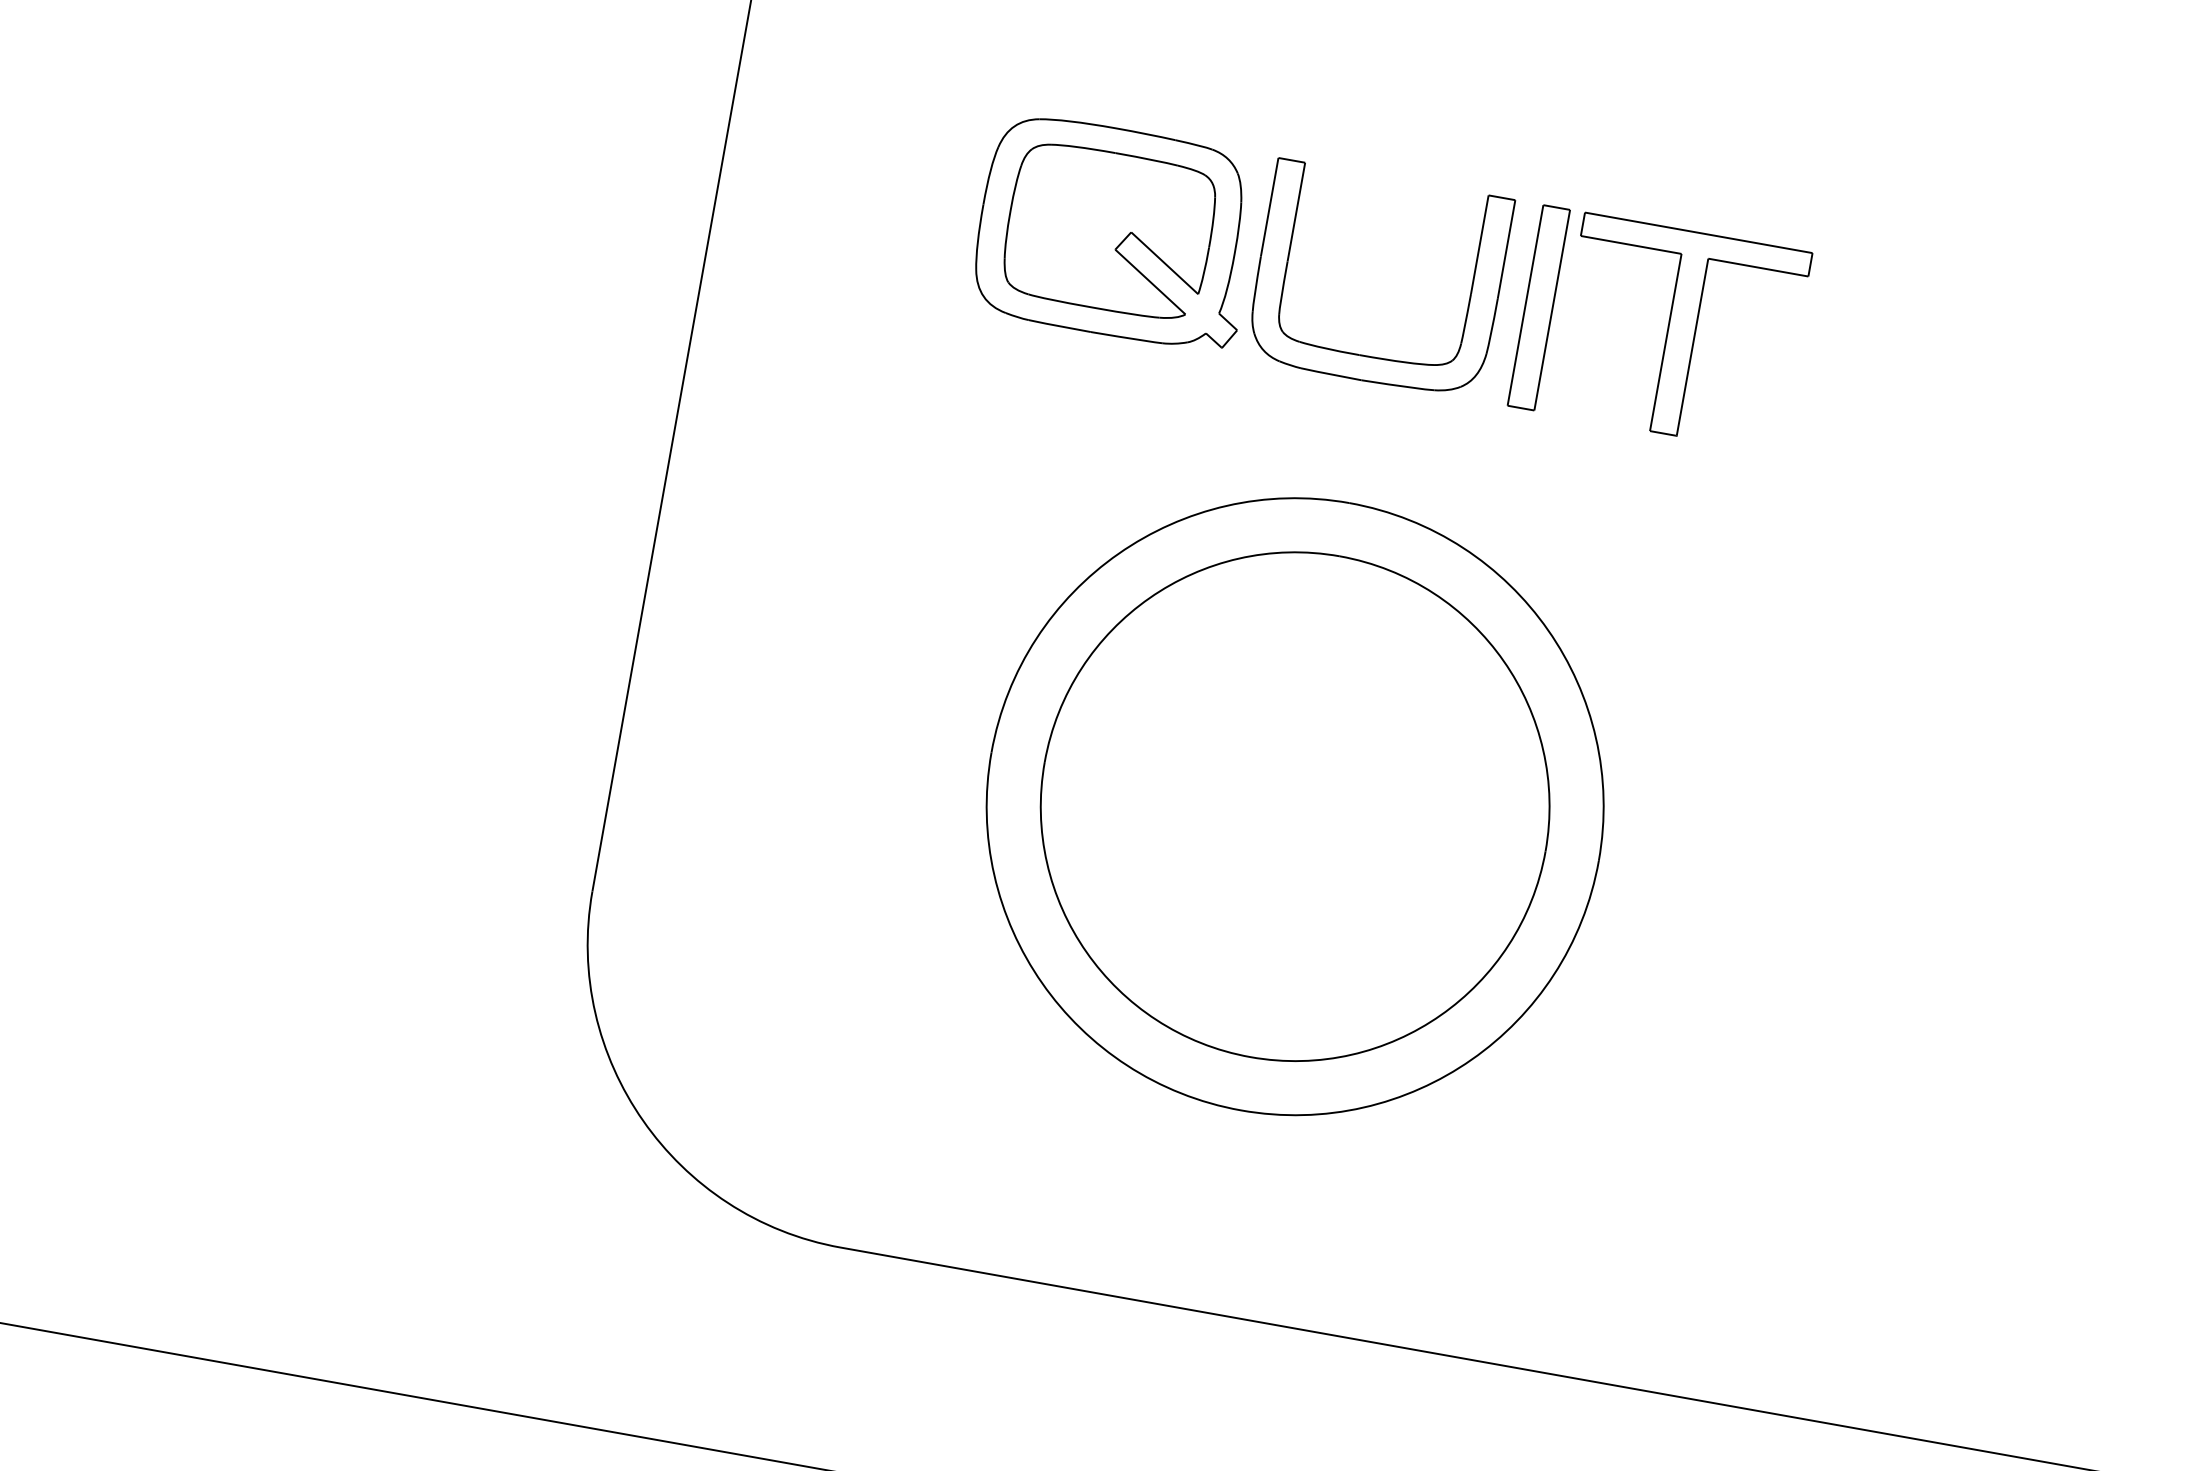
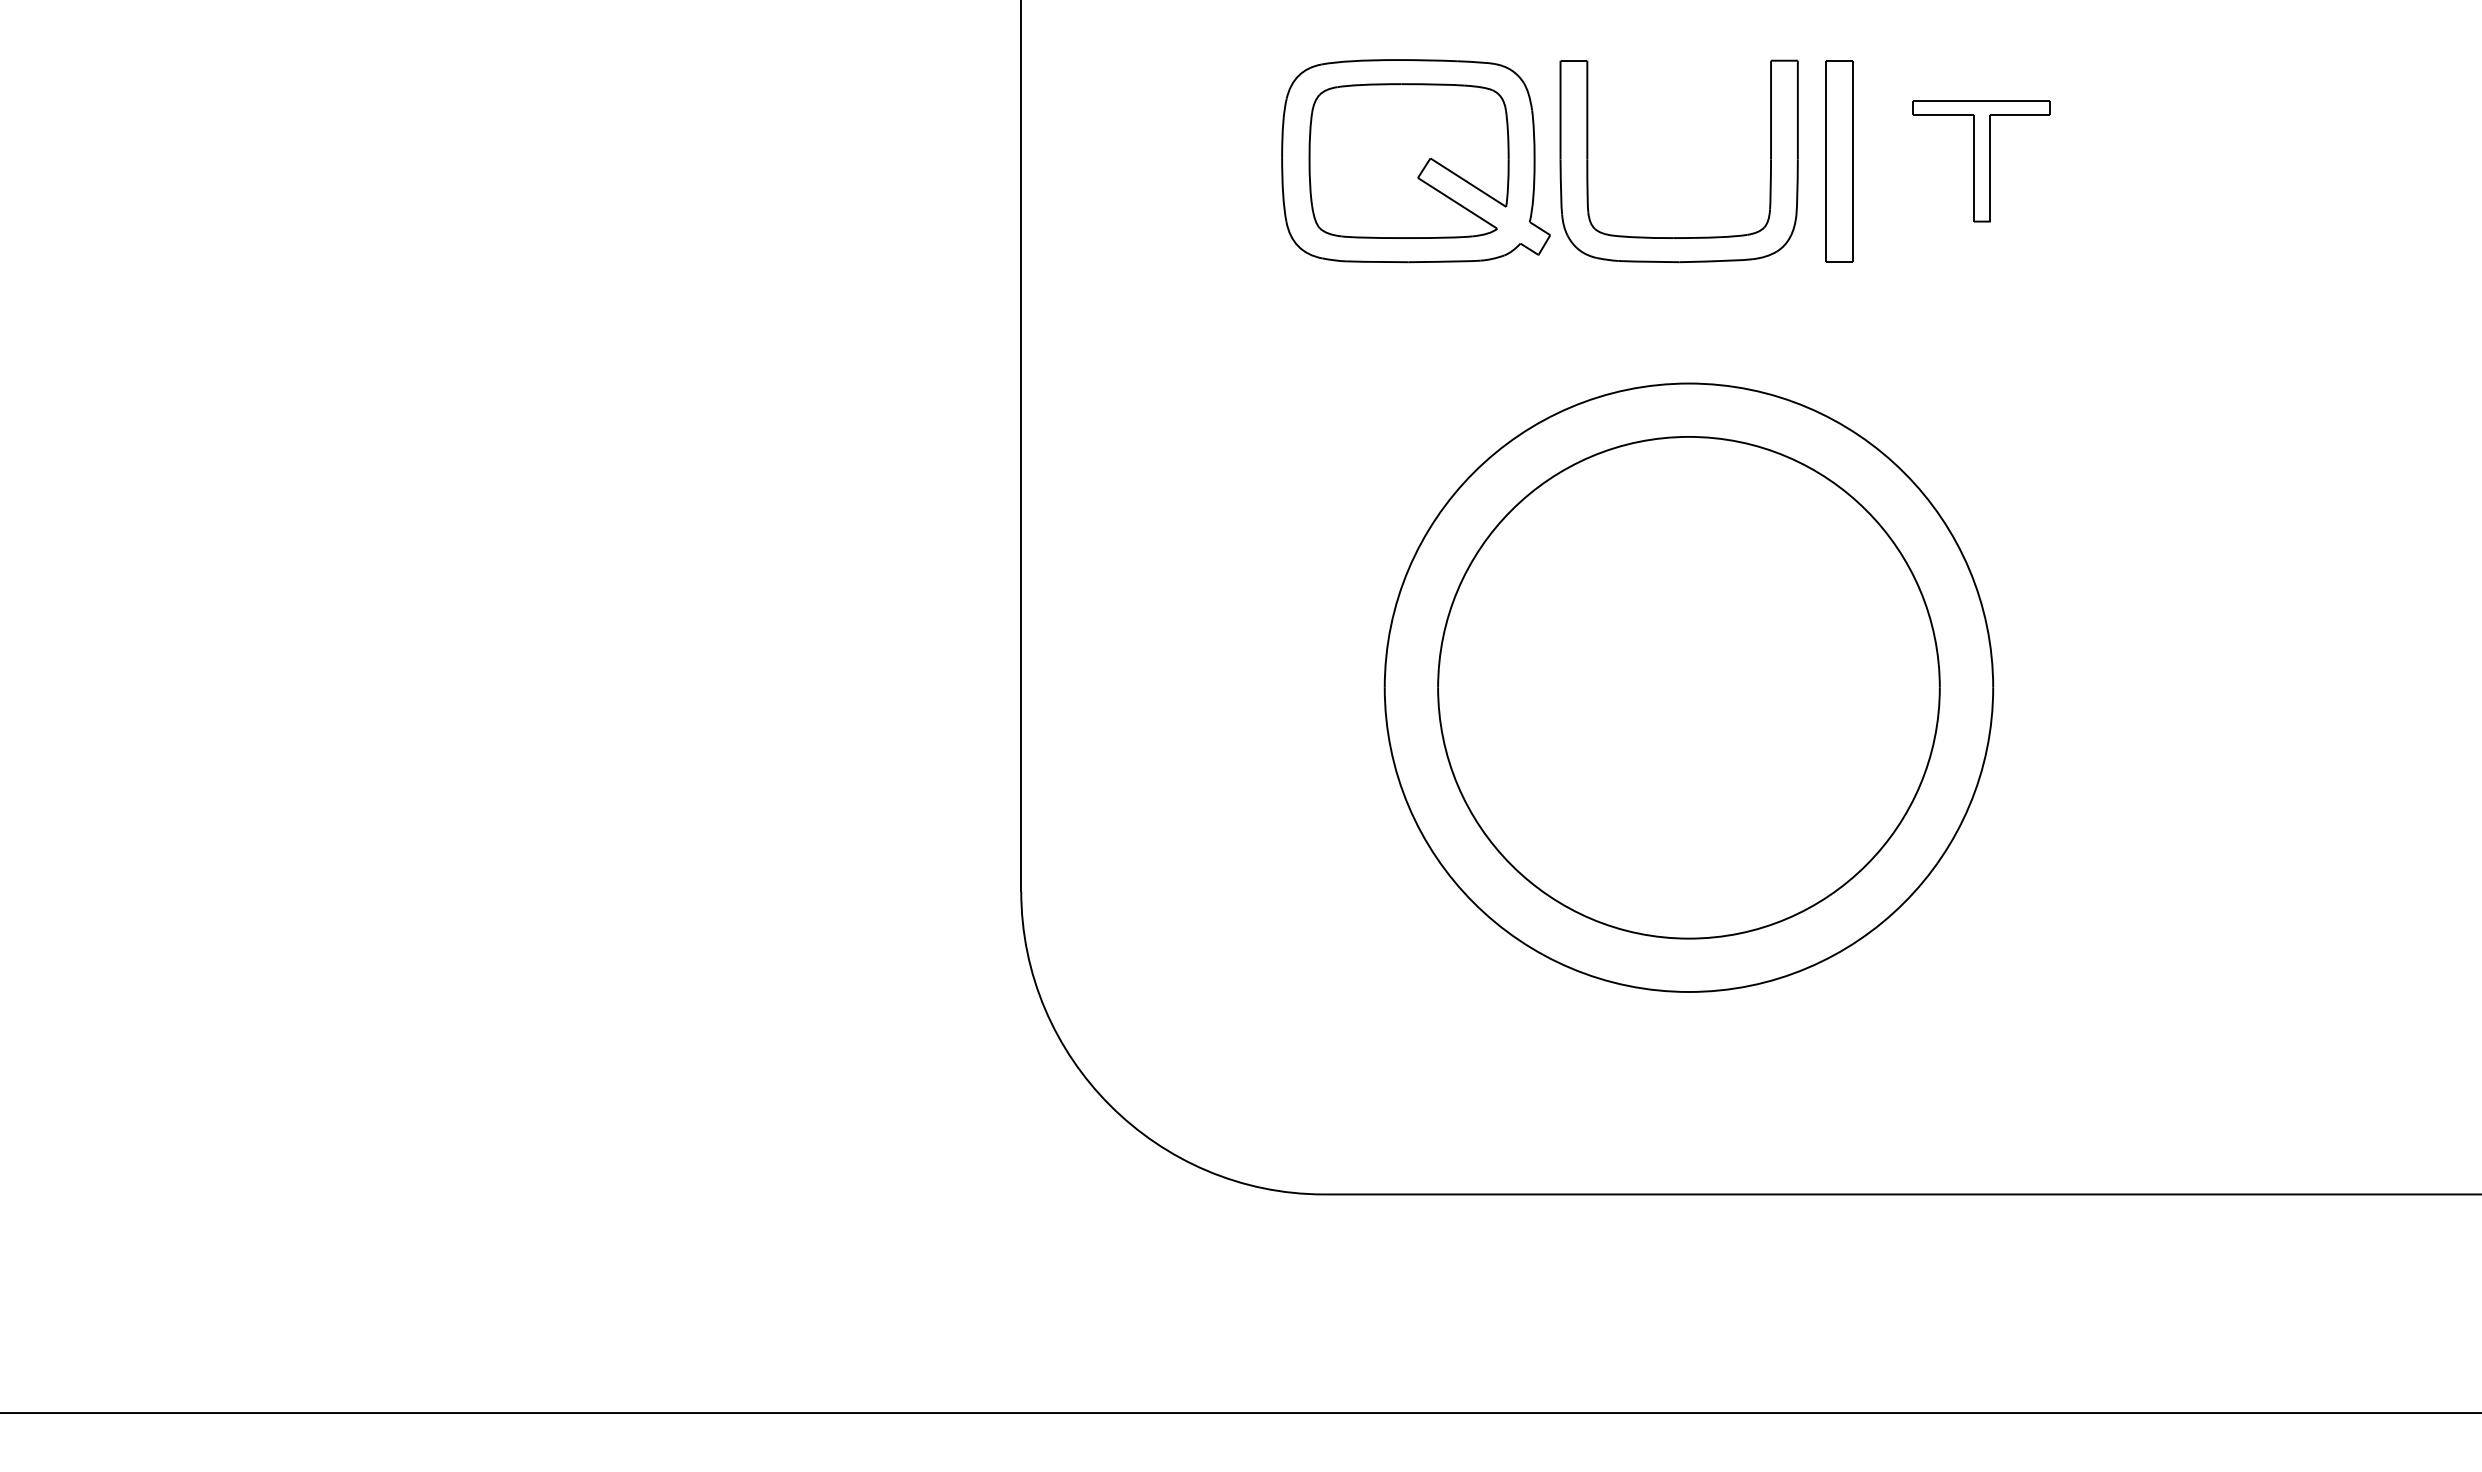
part: (1680, 333) -> (1981, 161), size x0.6

